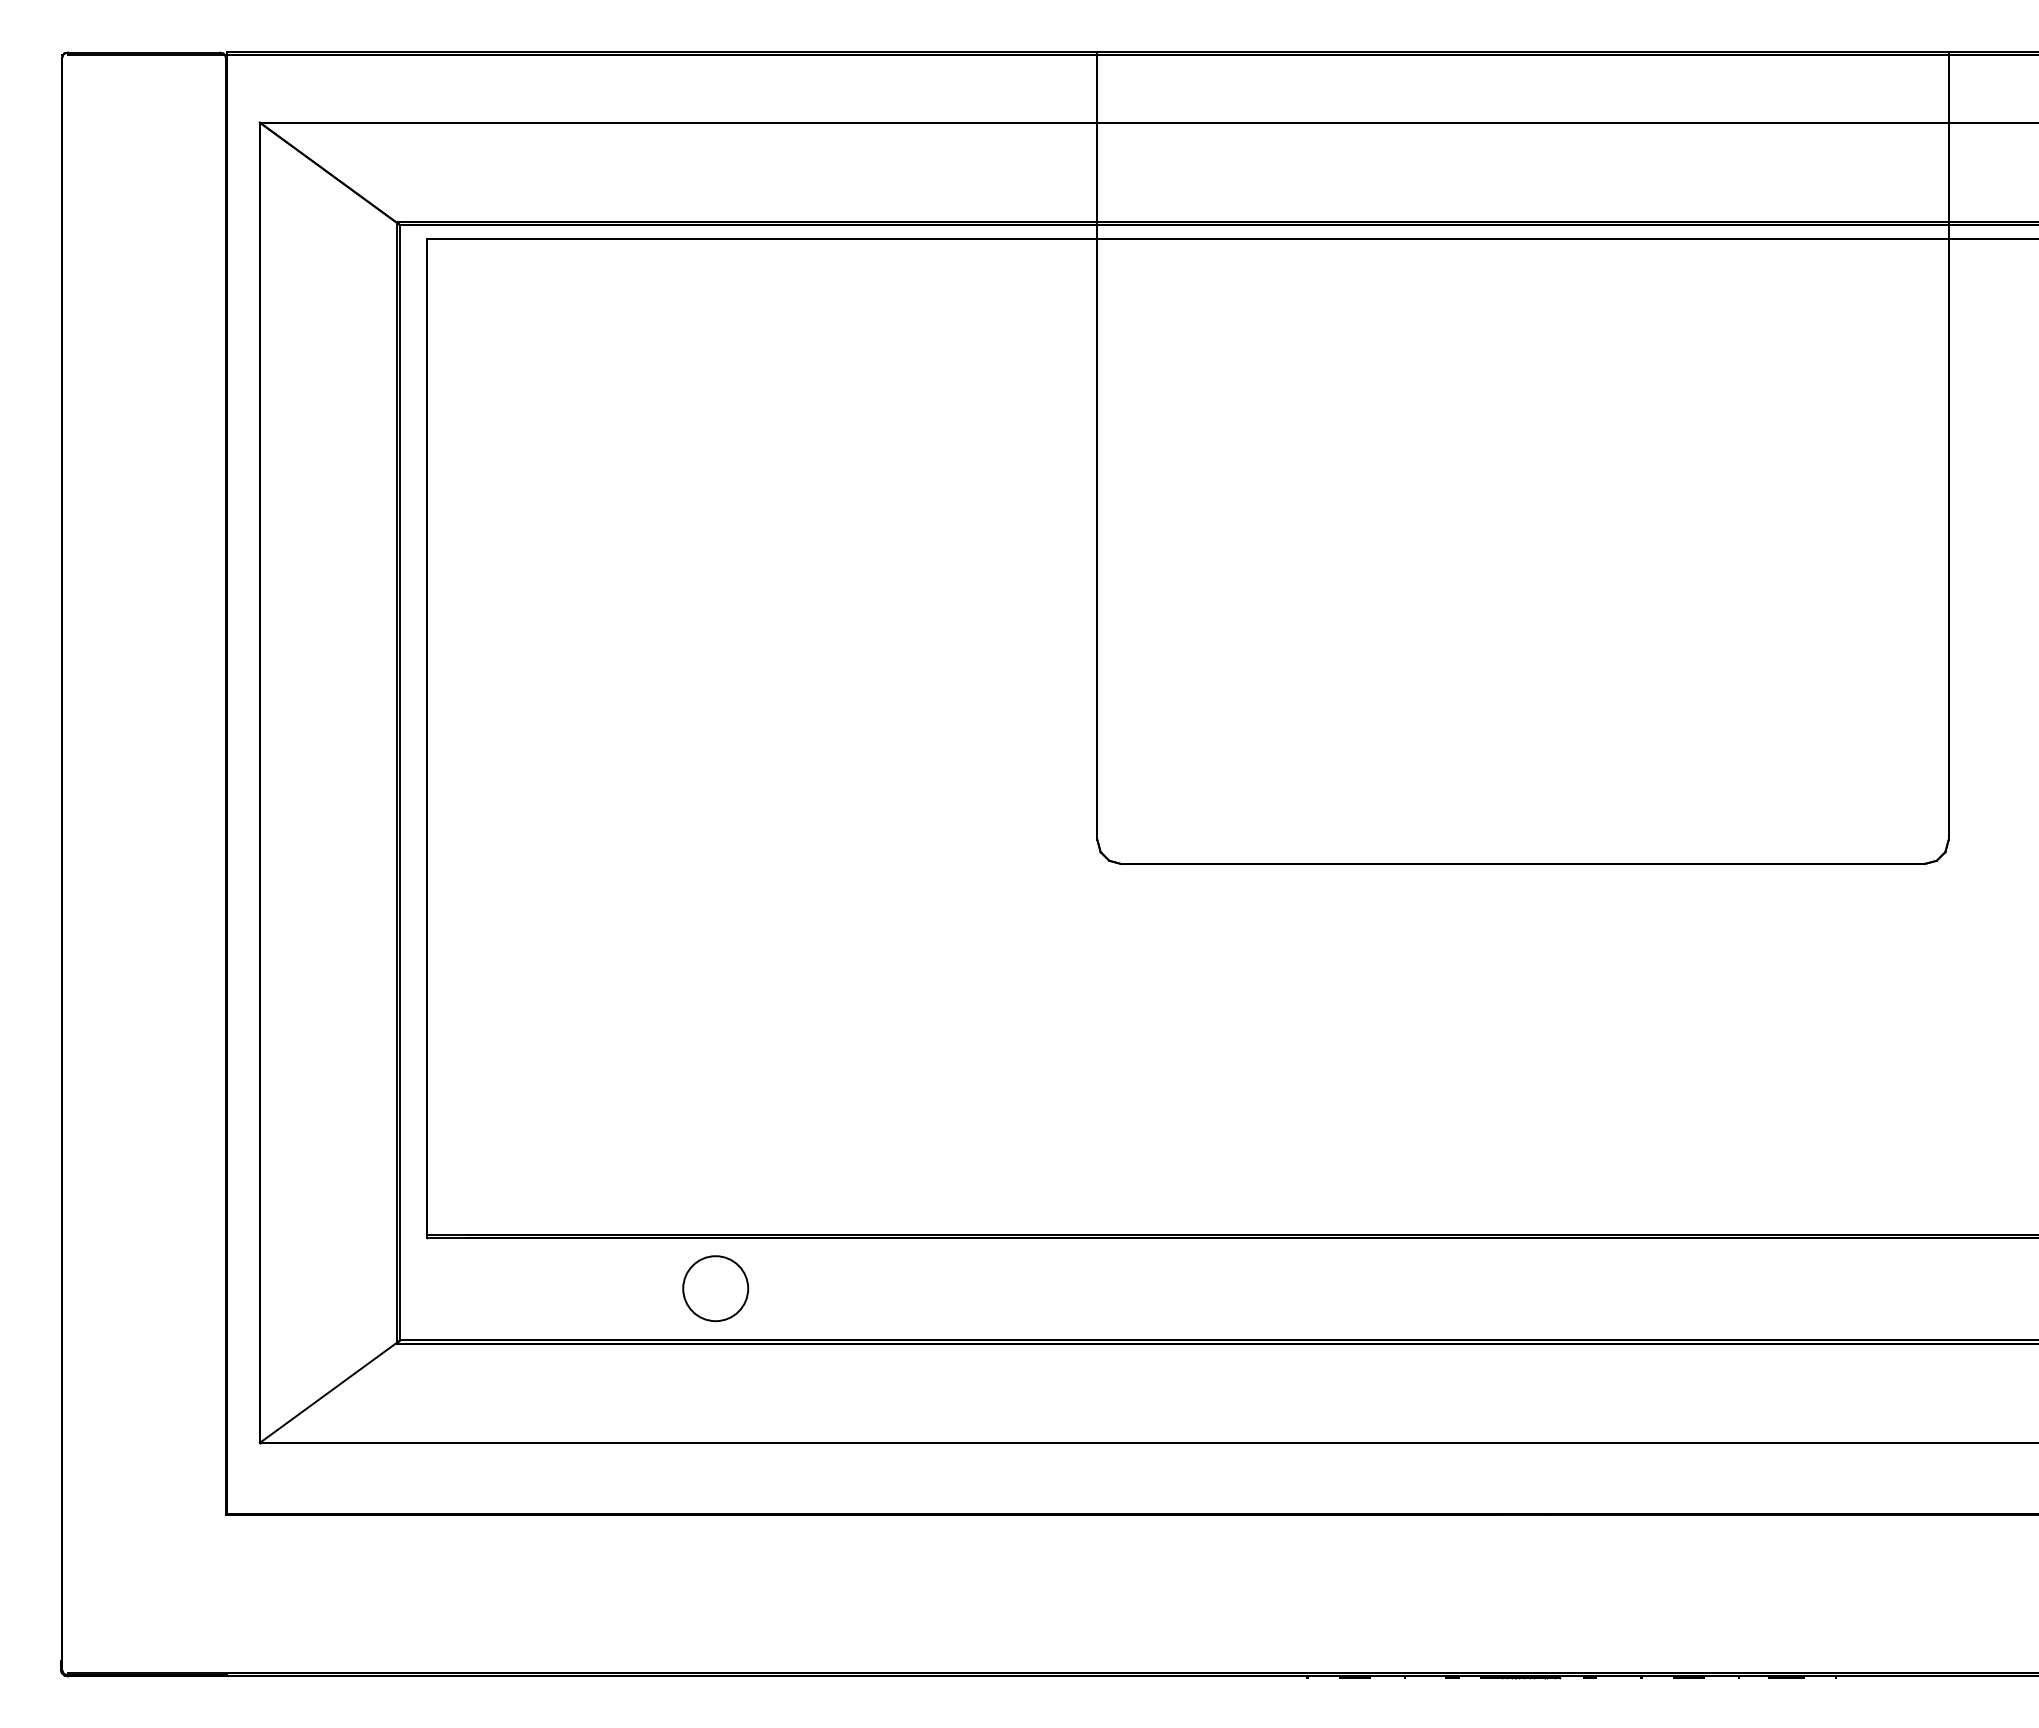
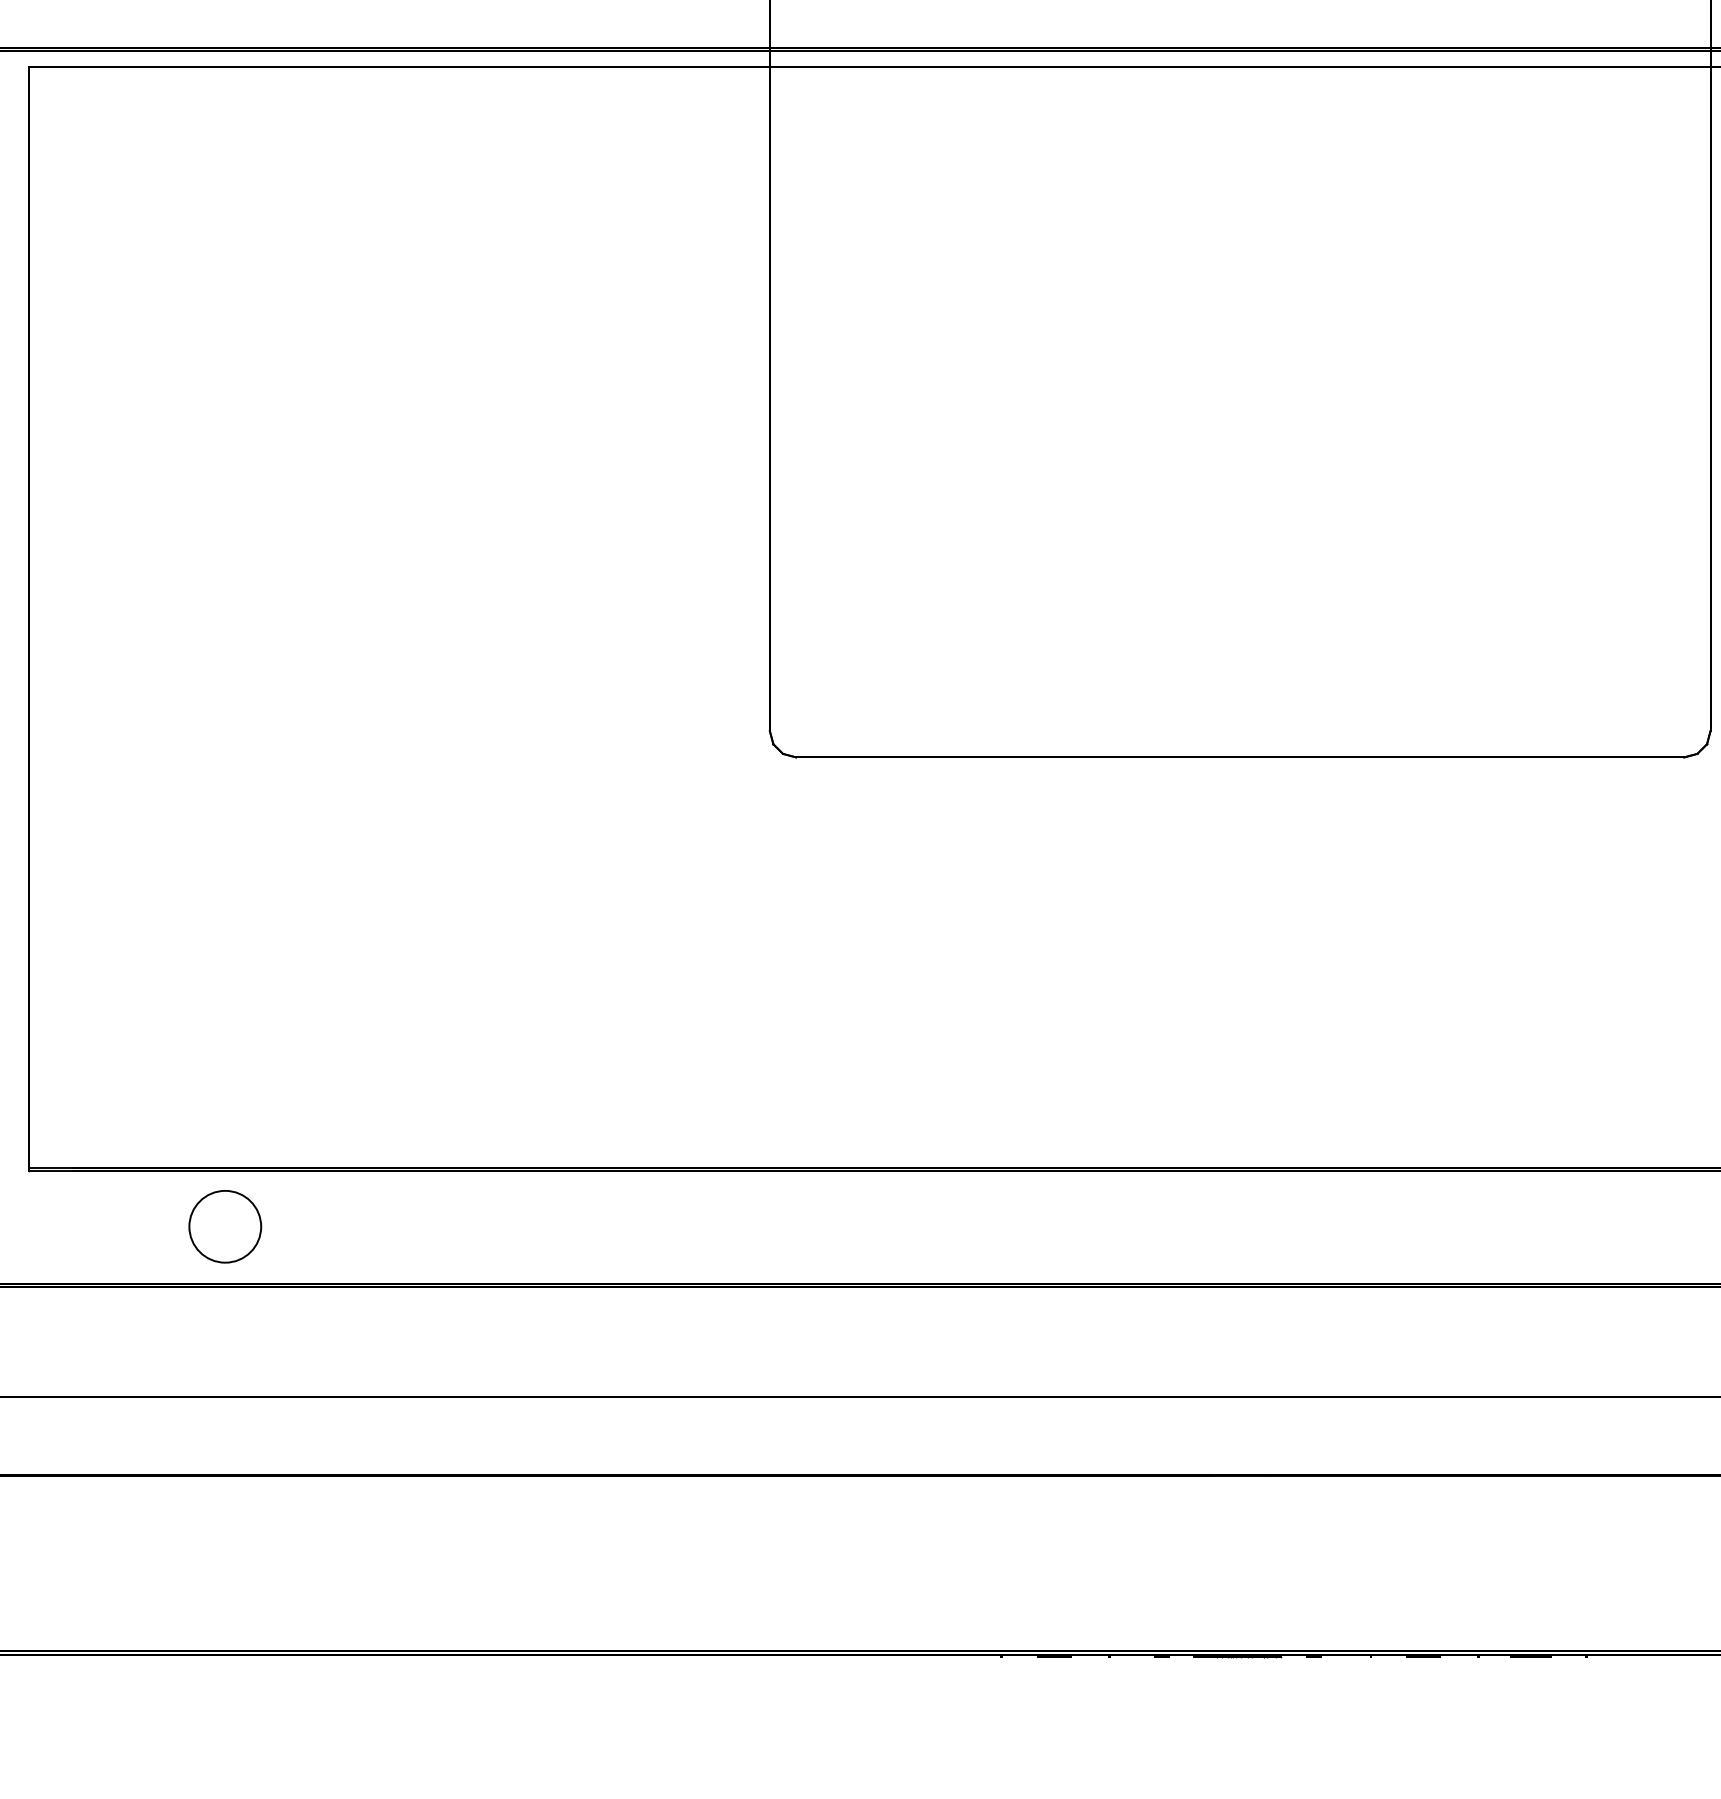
circle: (715, 1288) -> (225, 1226), moved

